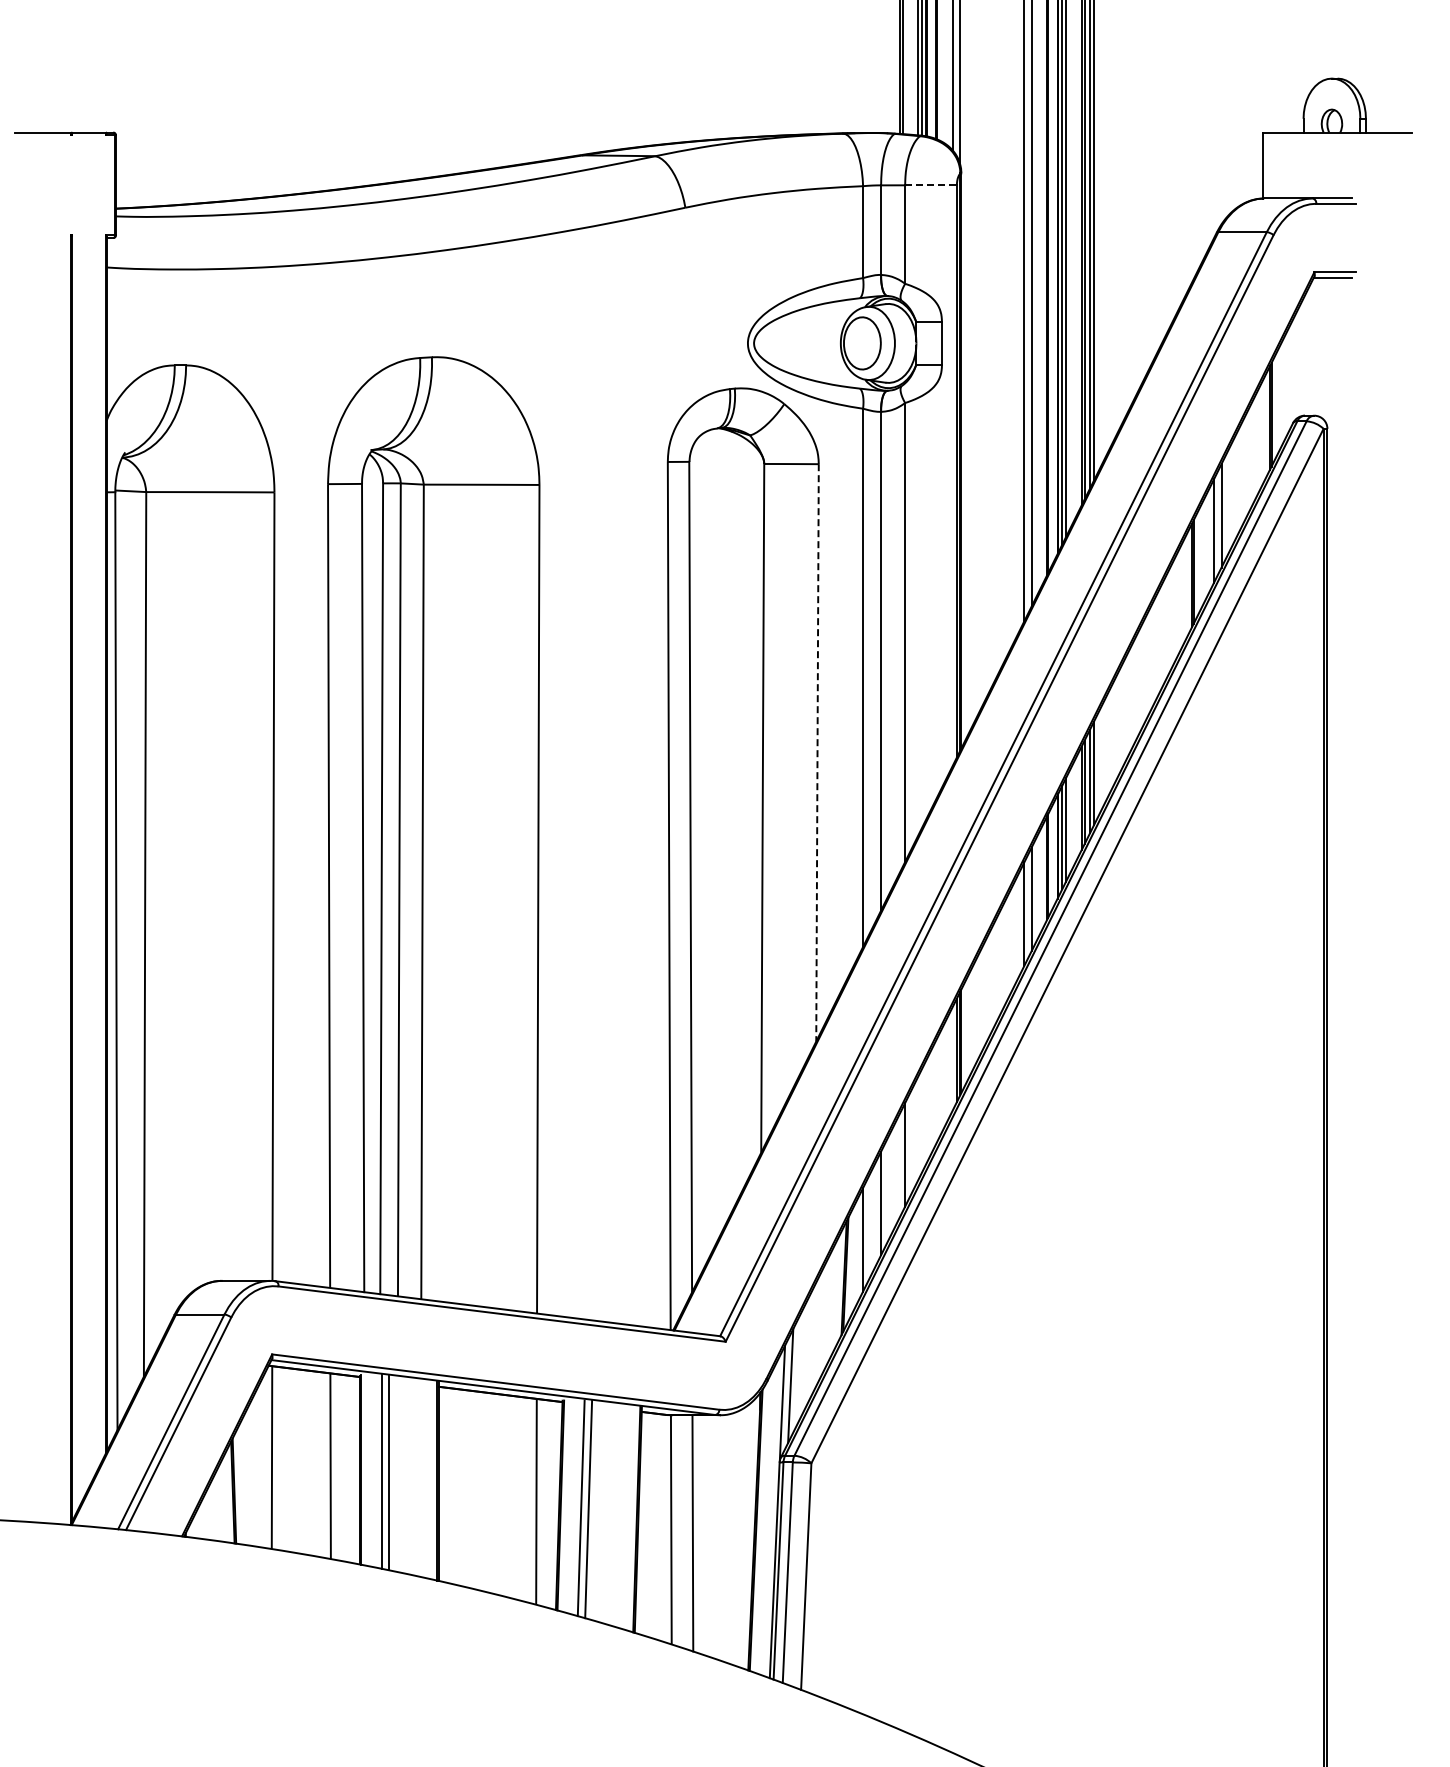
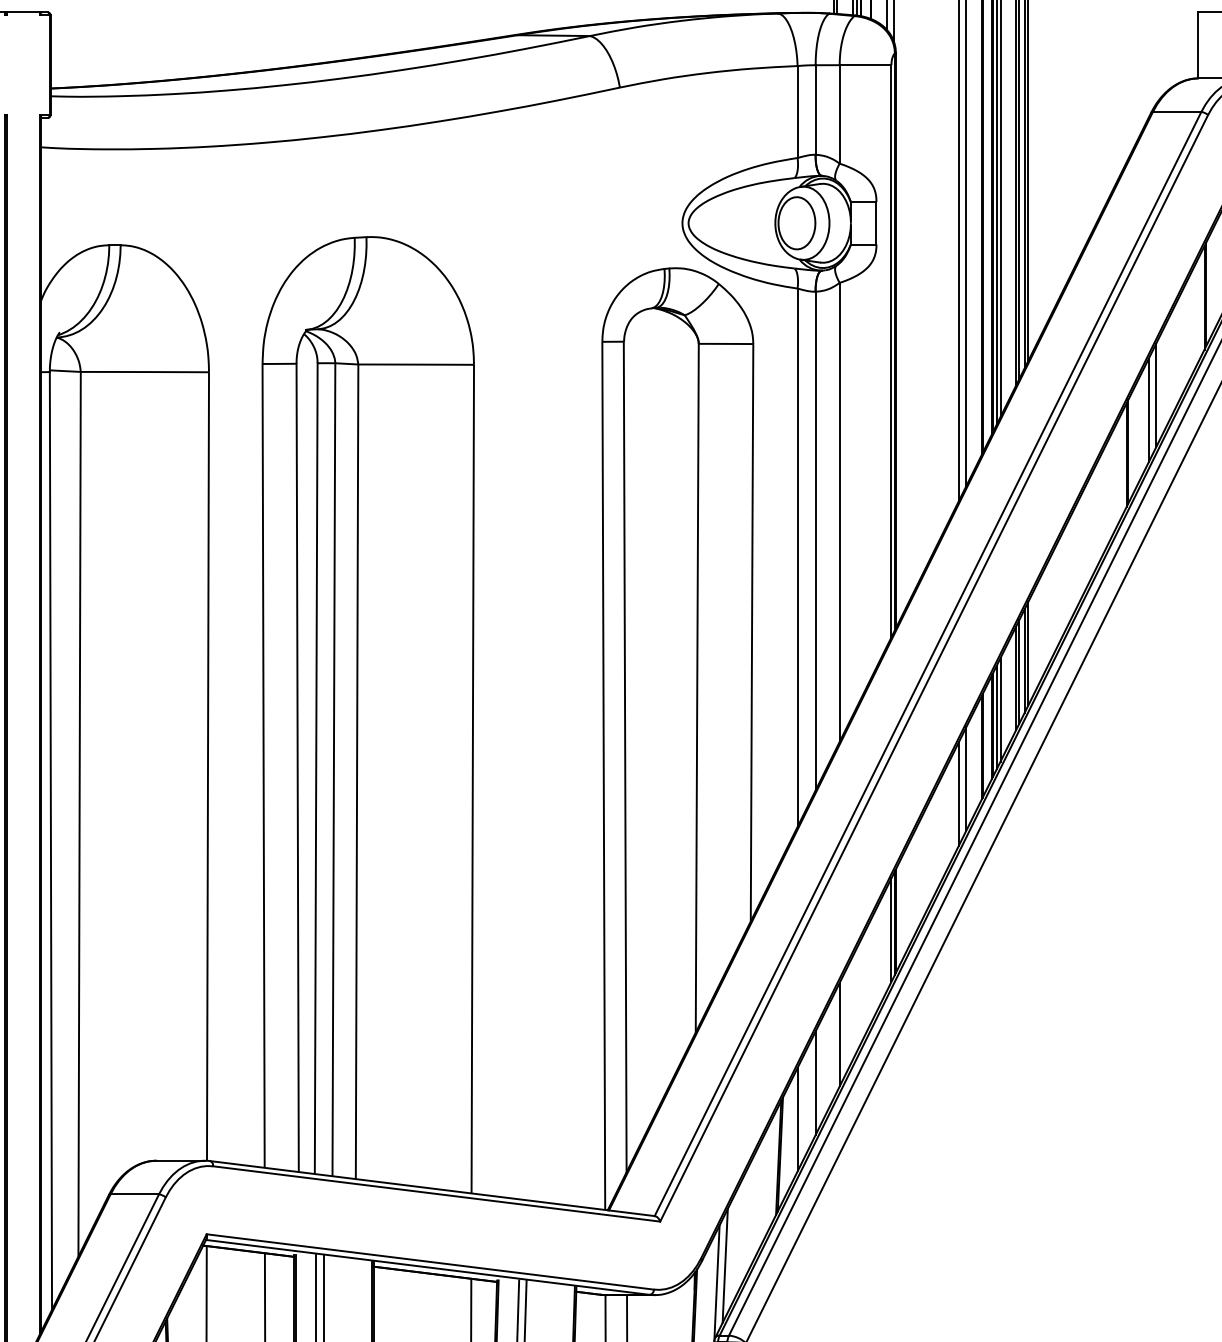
line: (931, 185) -> (866, 65), dashed -> solid
line: (817, 752) -> (752, 632), dashed -> solid

